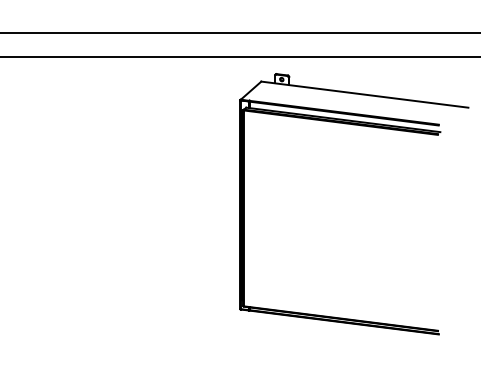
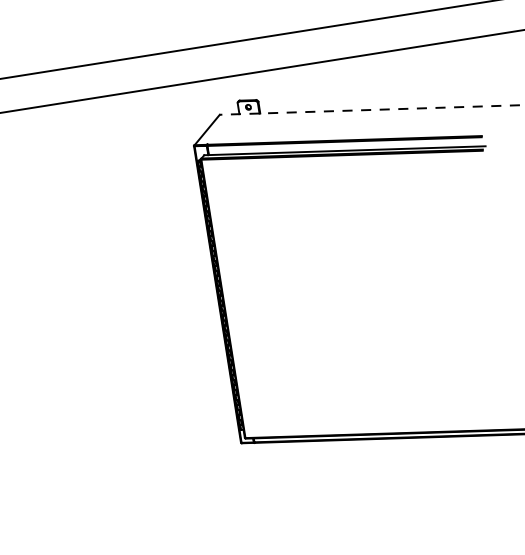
line: (364, 94) -> (369, 109), solid -> dashed

